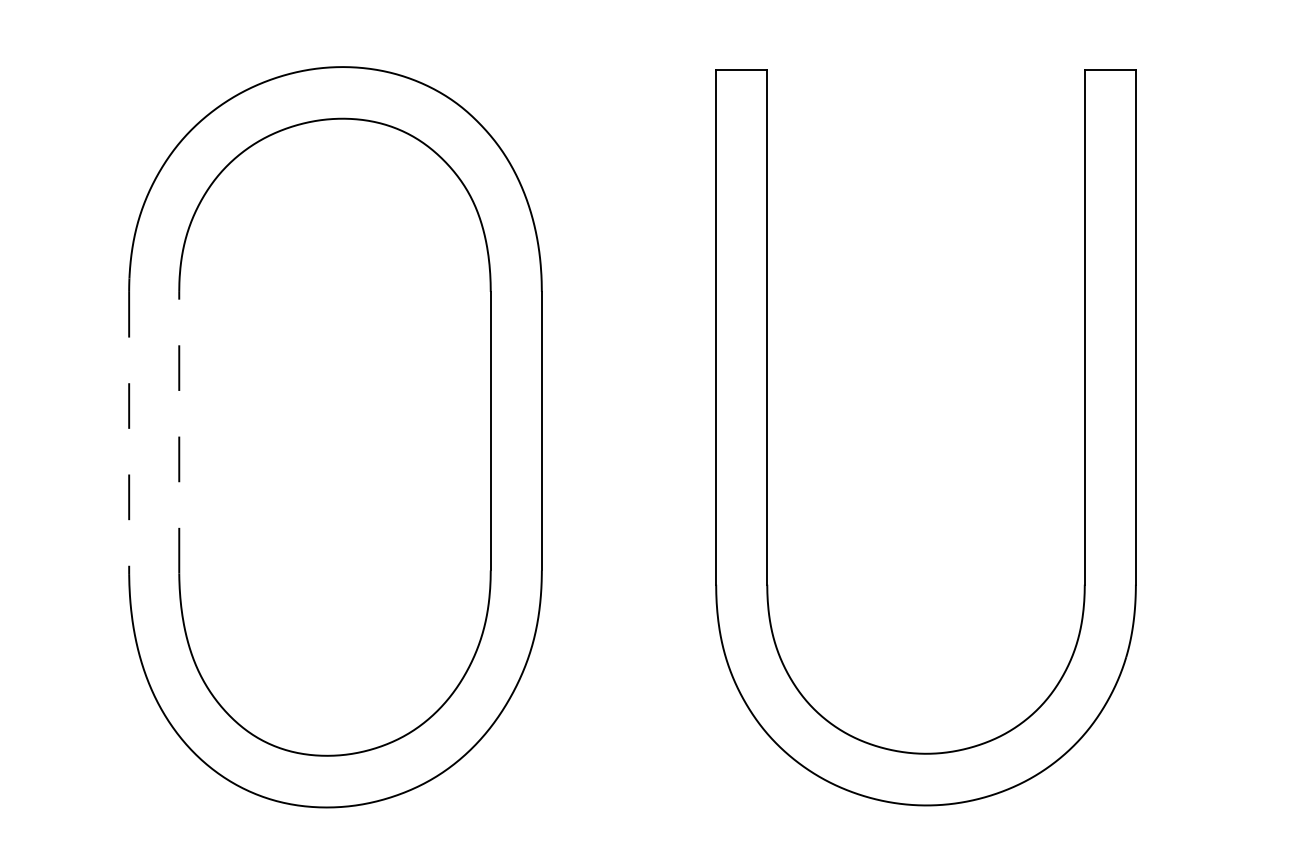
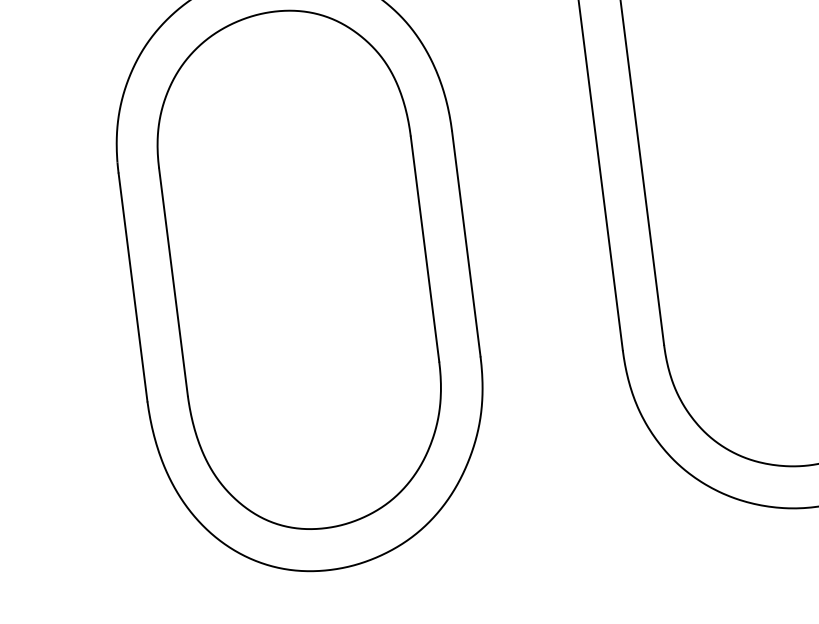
line: (179, 432) -> (173, 281), dashed -> solid
line: (129, 433) -> (133, 287), dashed -> solid

